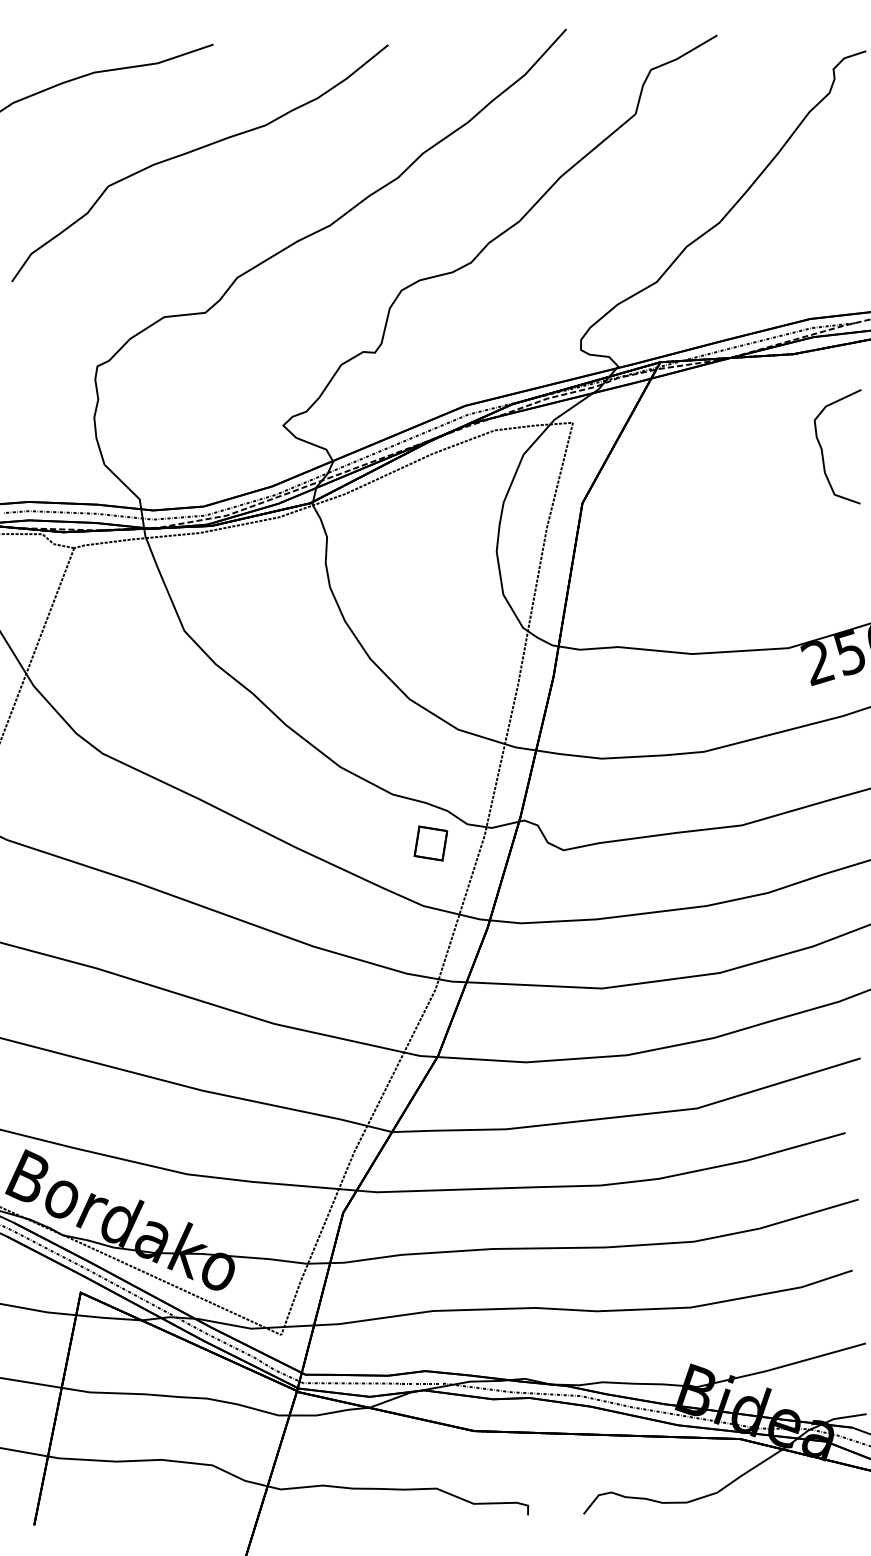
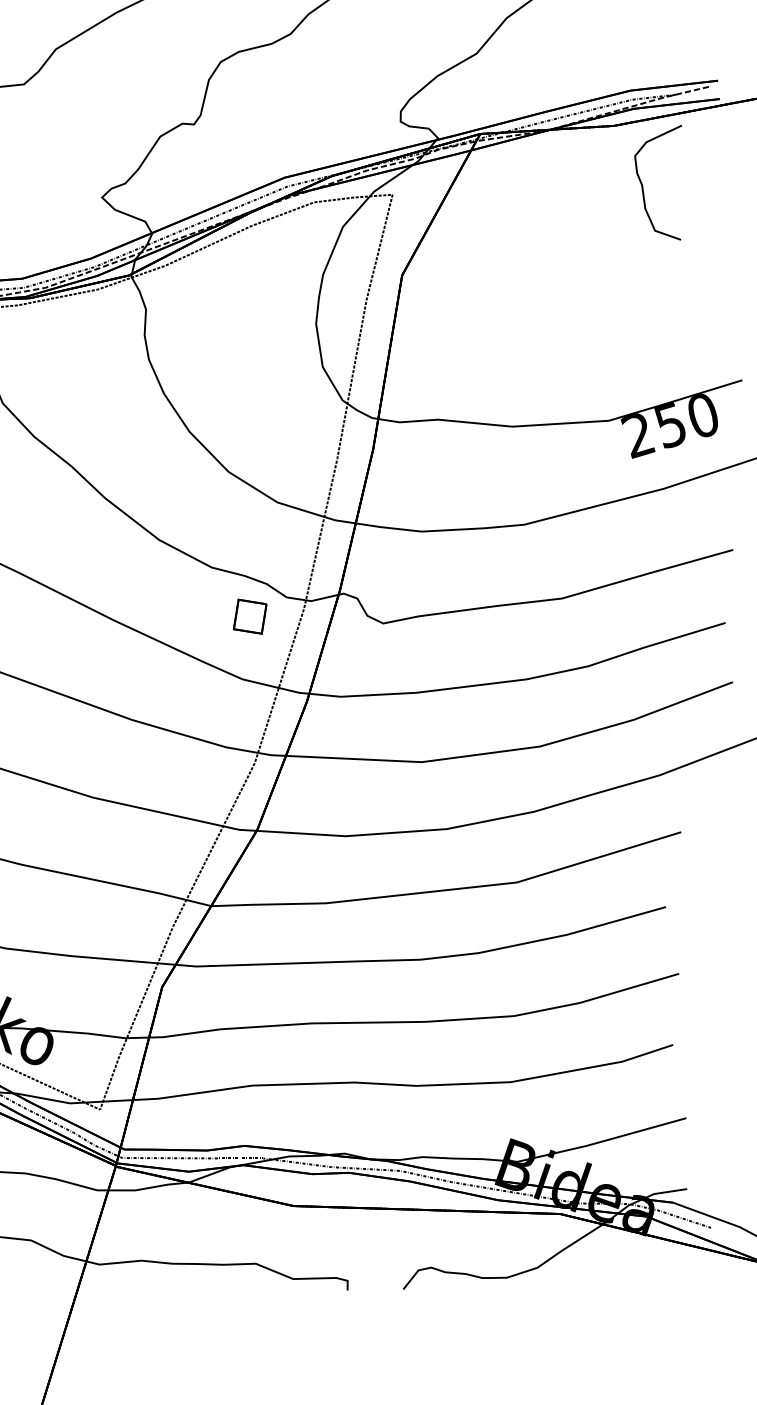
curve: (822, 448) -> (642, 184), moved

